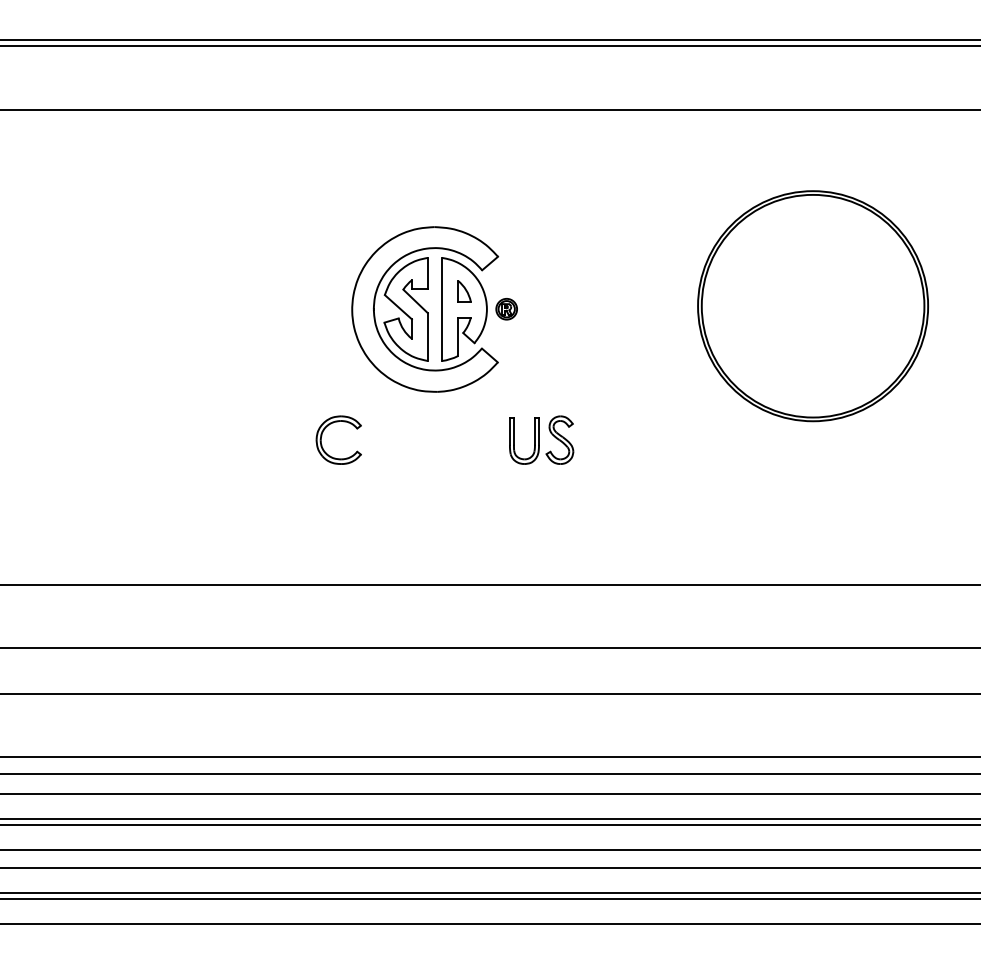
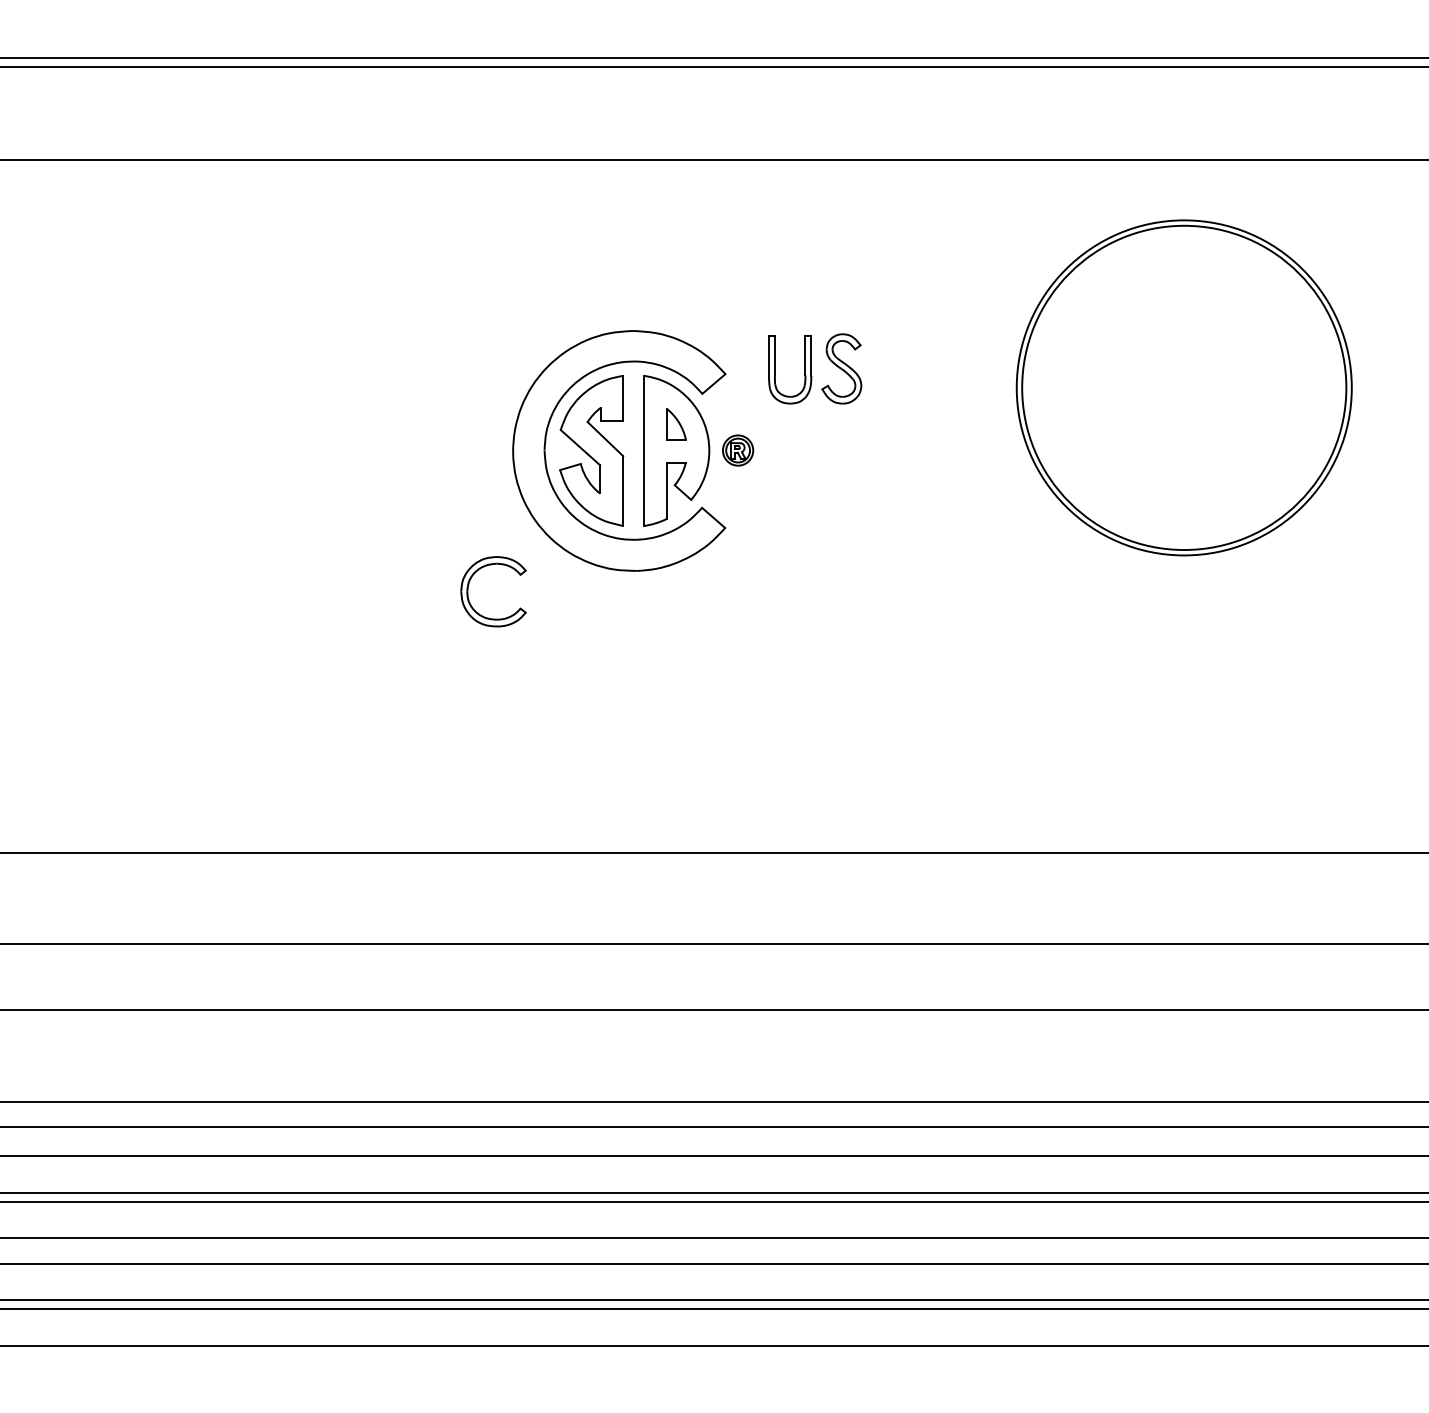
part: (812, 306) -> (1183, 388), moved
part: (322, 436) -> (469, 586), moved
part: (541, 439) -> (814, 367), moved

